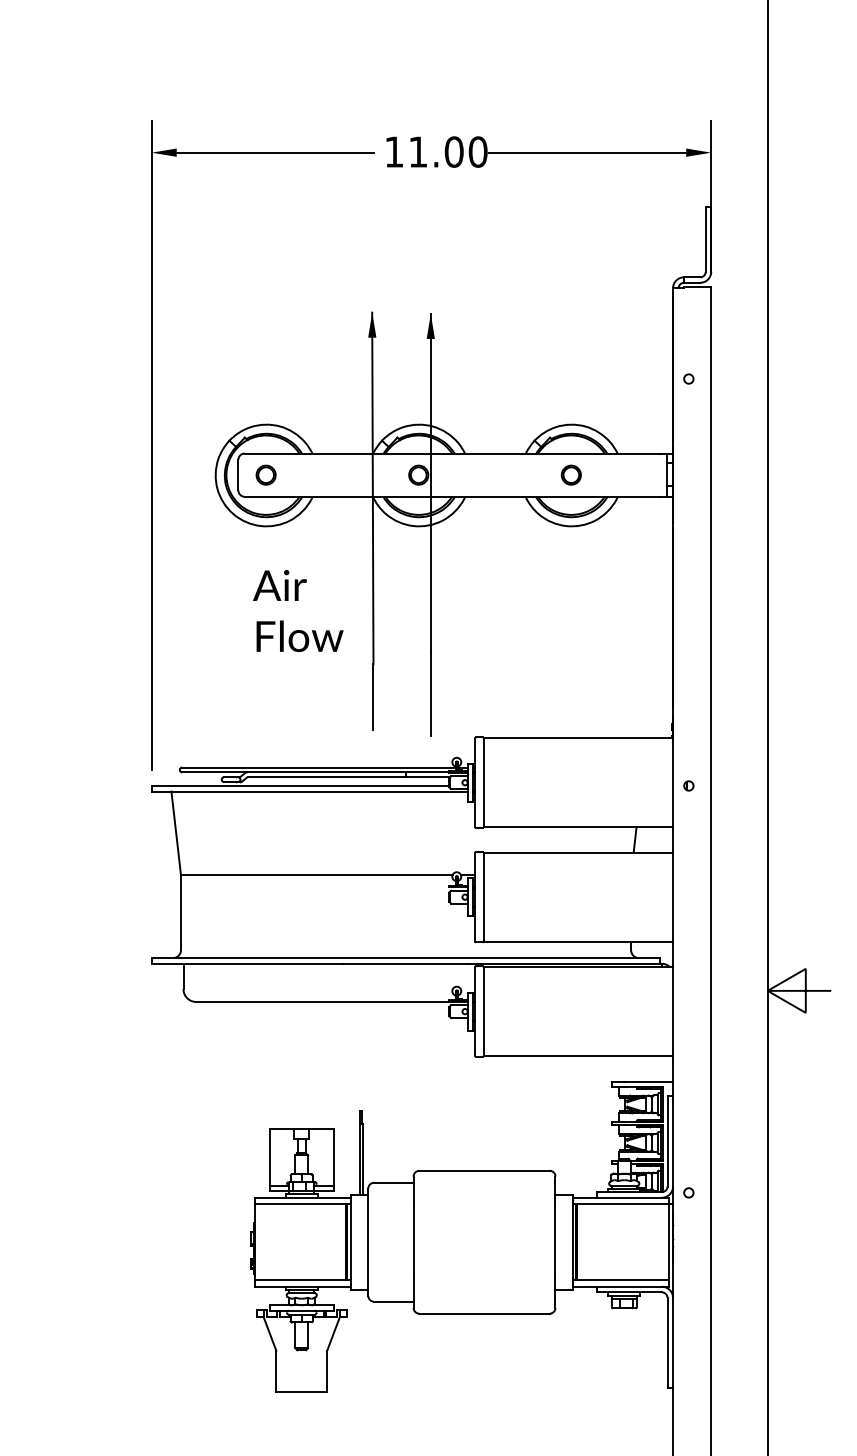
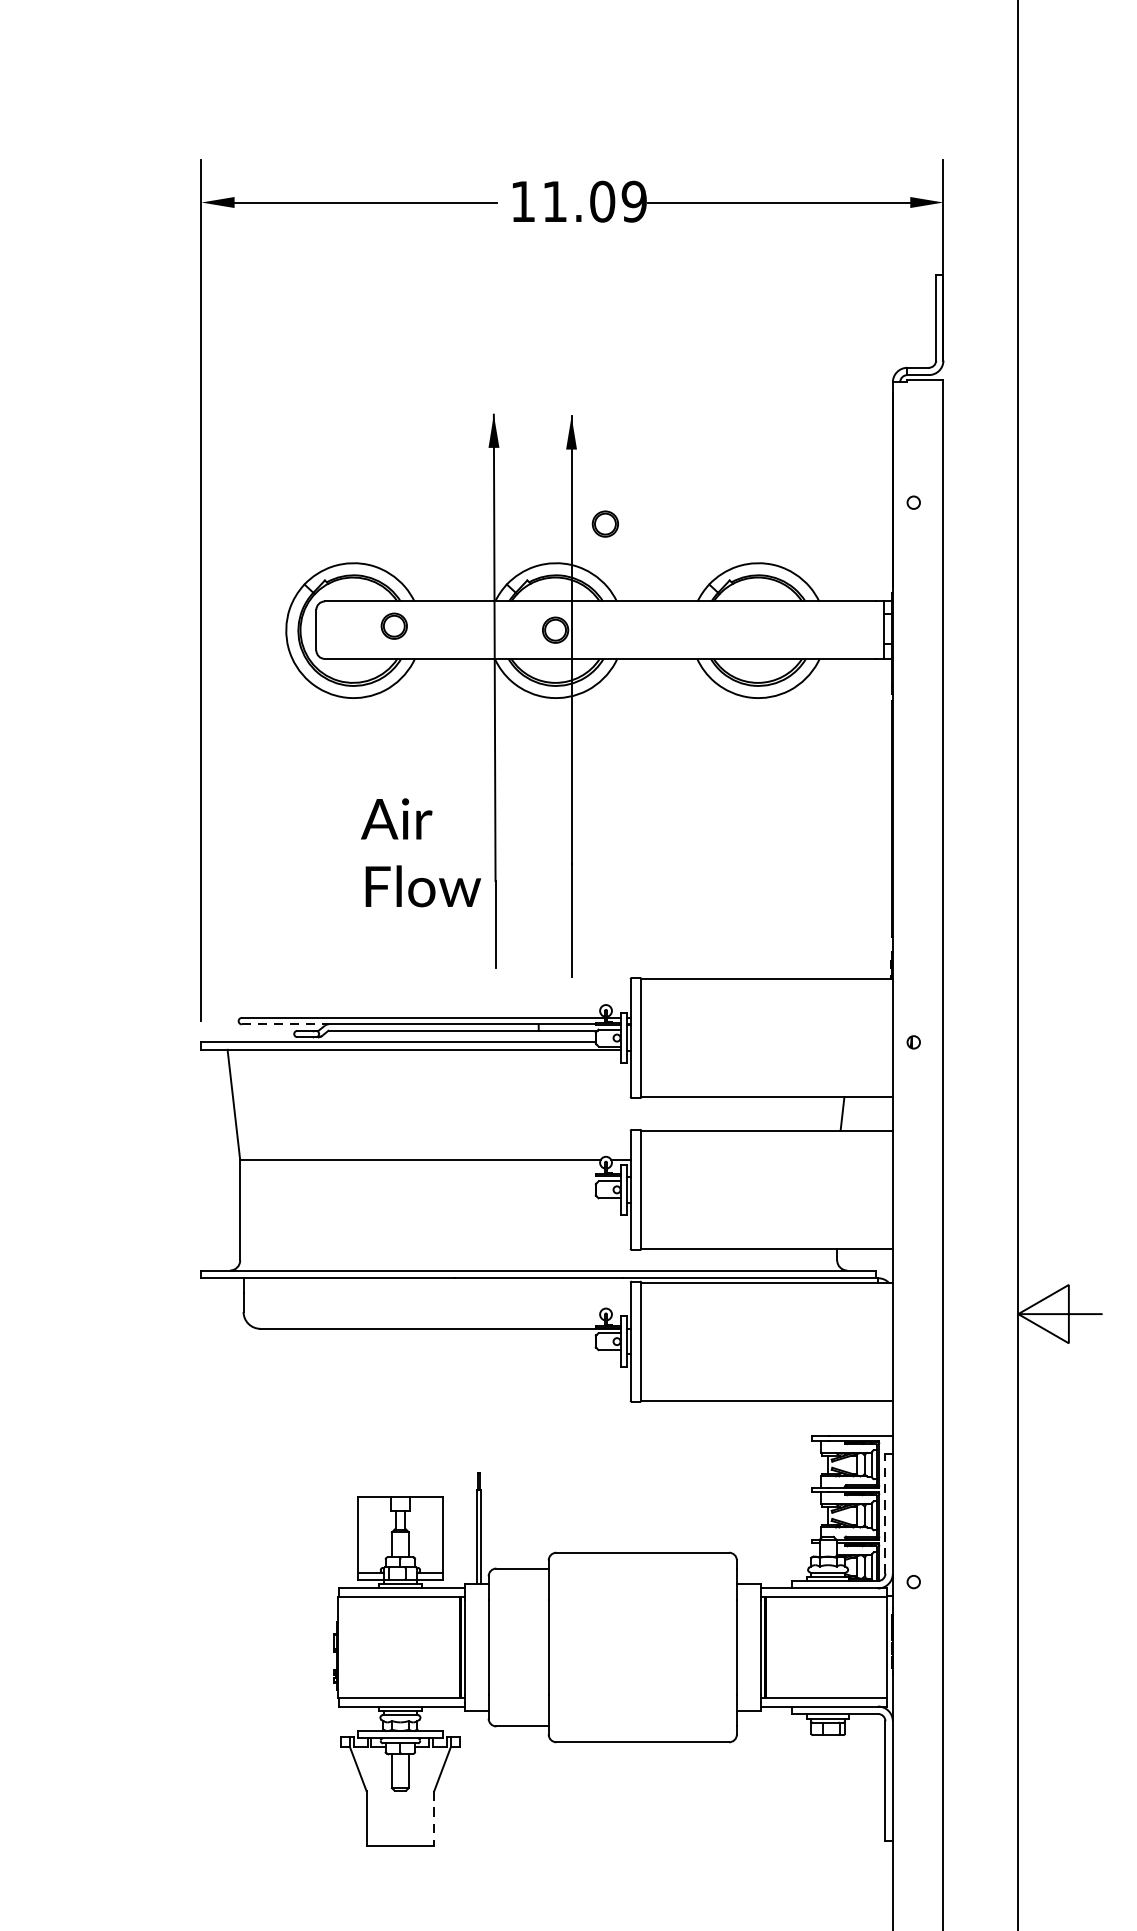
text: (477, 151) -> (633, 200), 11.00 -> 11.09
part: (265, 474) -> (393, 625), moved
part: (570, 474) -> (604, 523), moved
text: (298, 610) -> (421, 852), moved
line: (214, 772) -> (284, 1024), solid -> dashed
line: (667, 1140) -> (885, 1512), solid -> dashed
line: (327, 1371) -> (434, 1818), solid -> dashed

